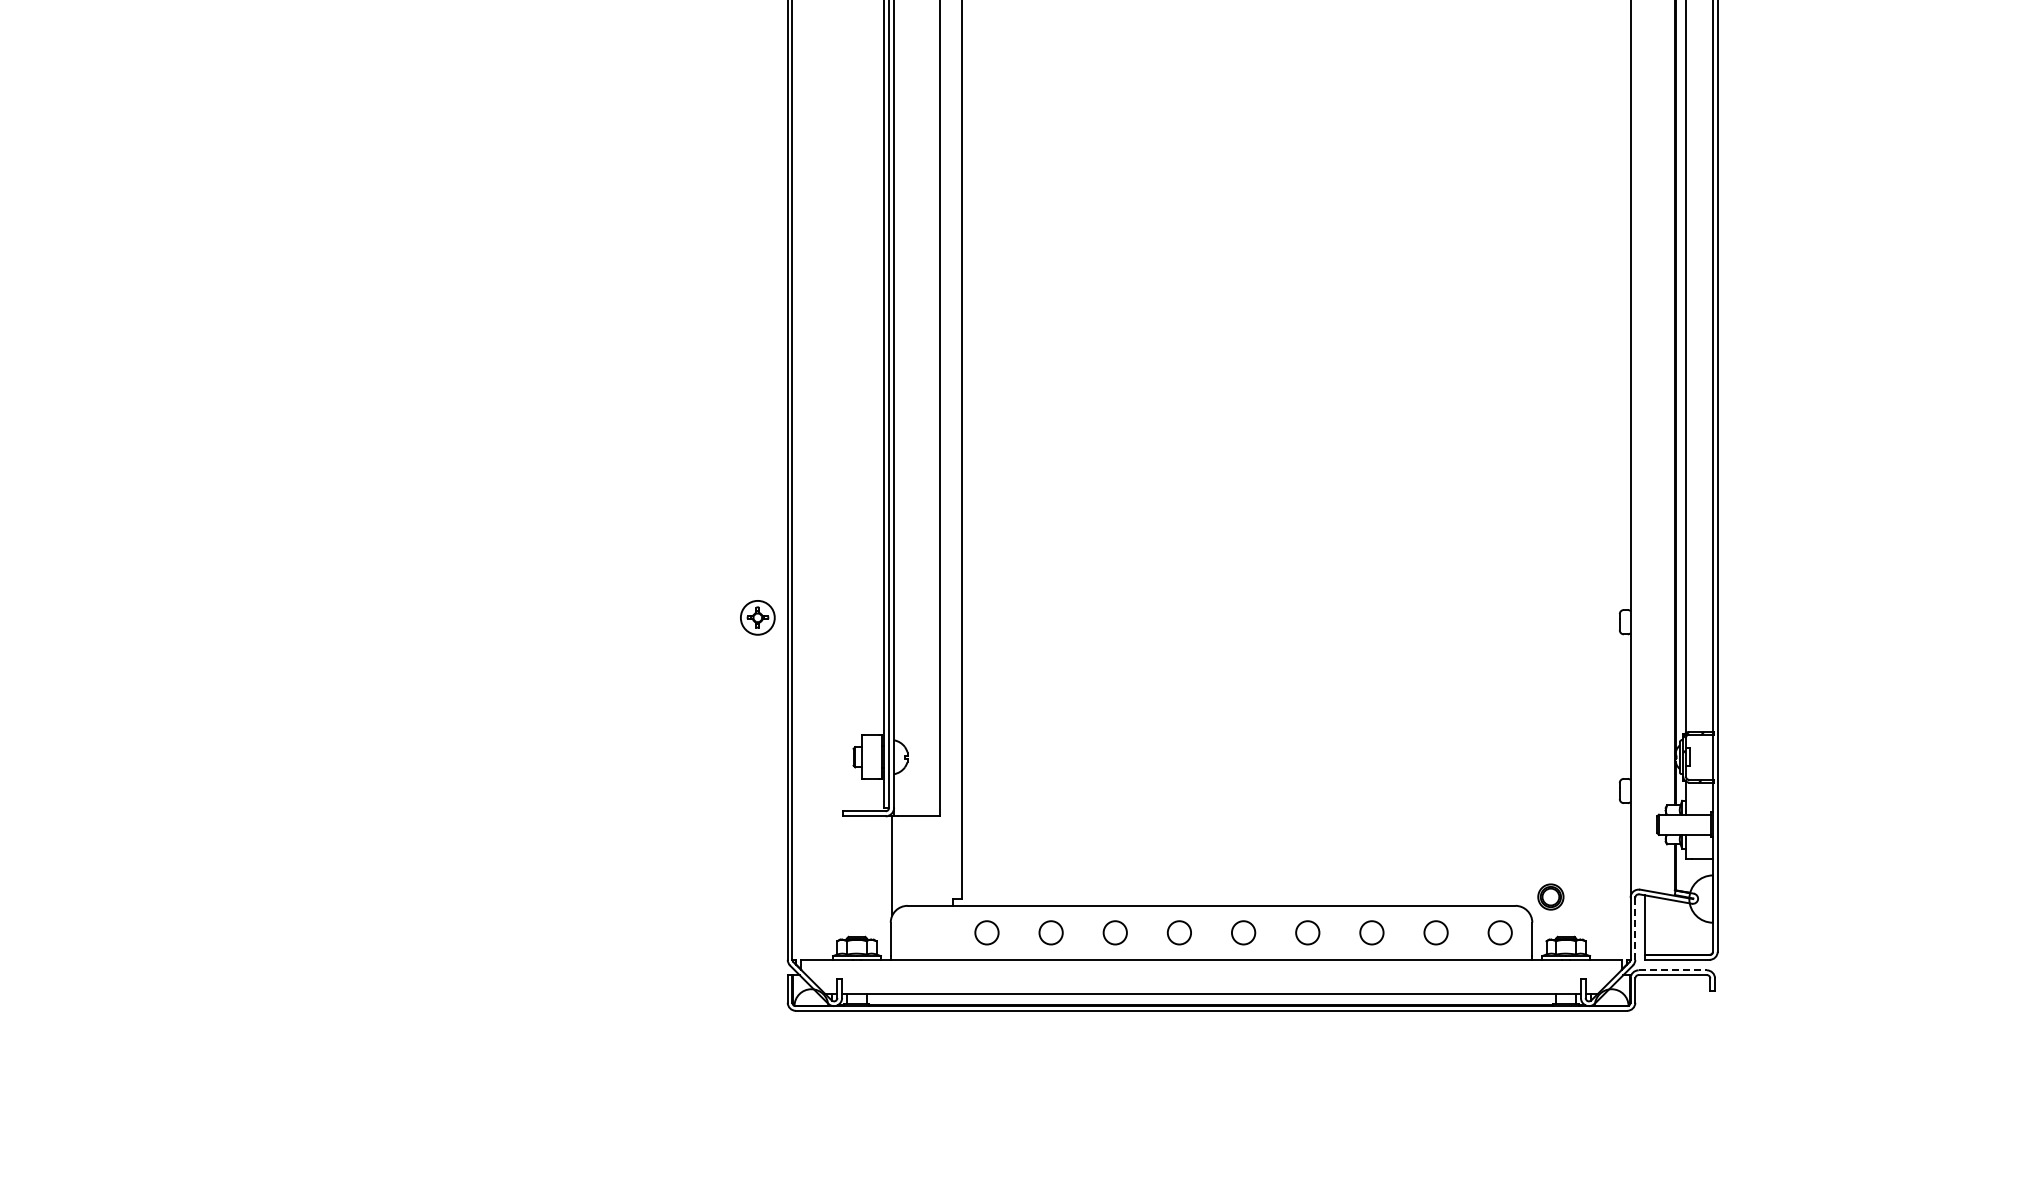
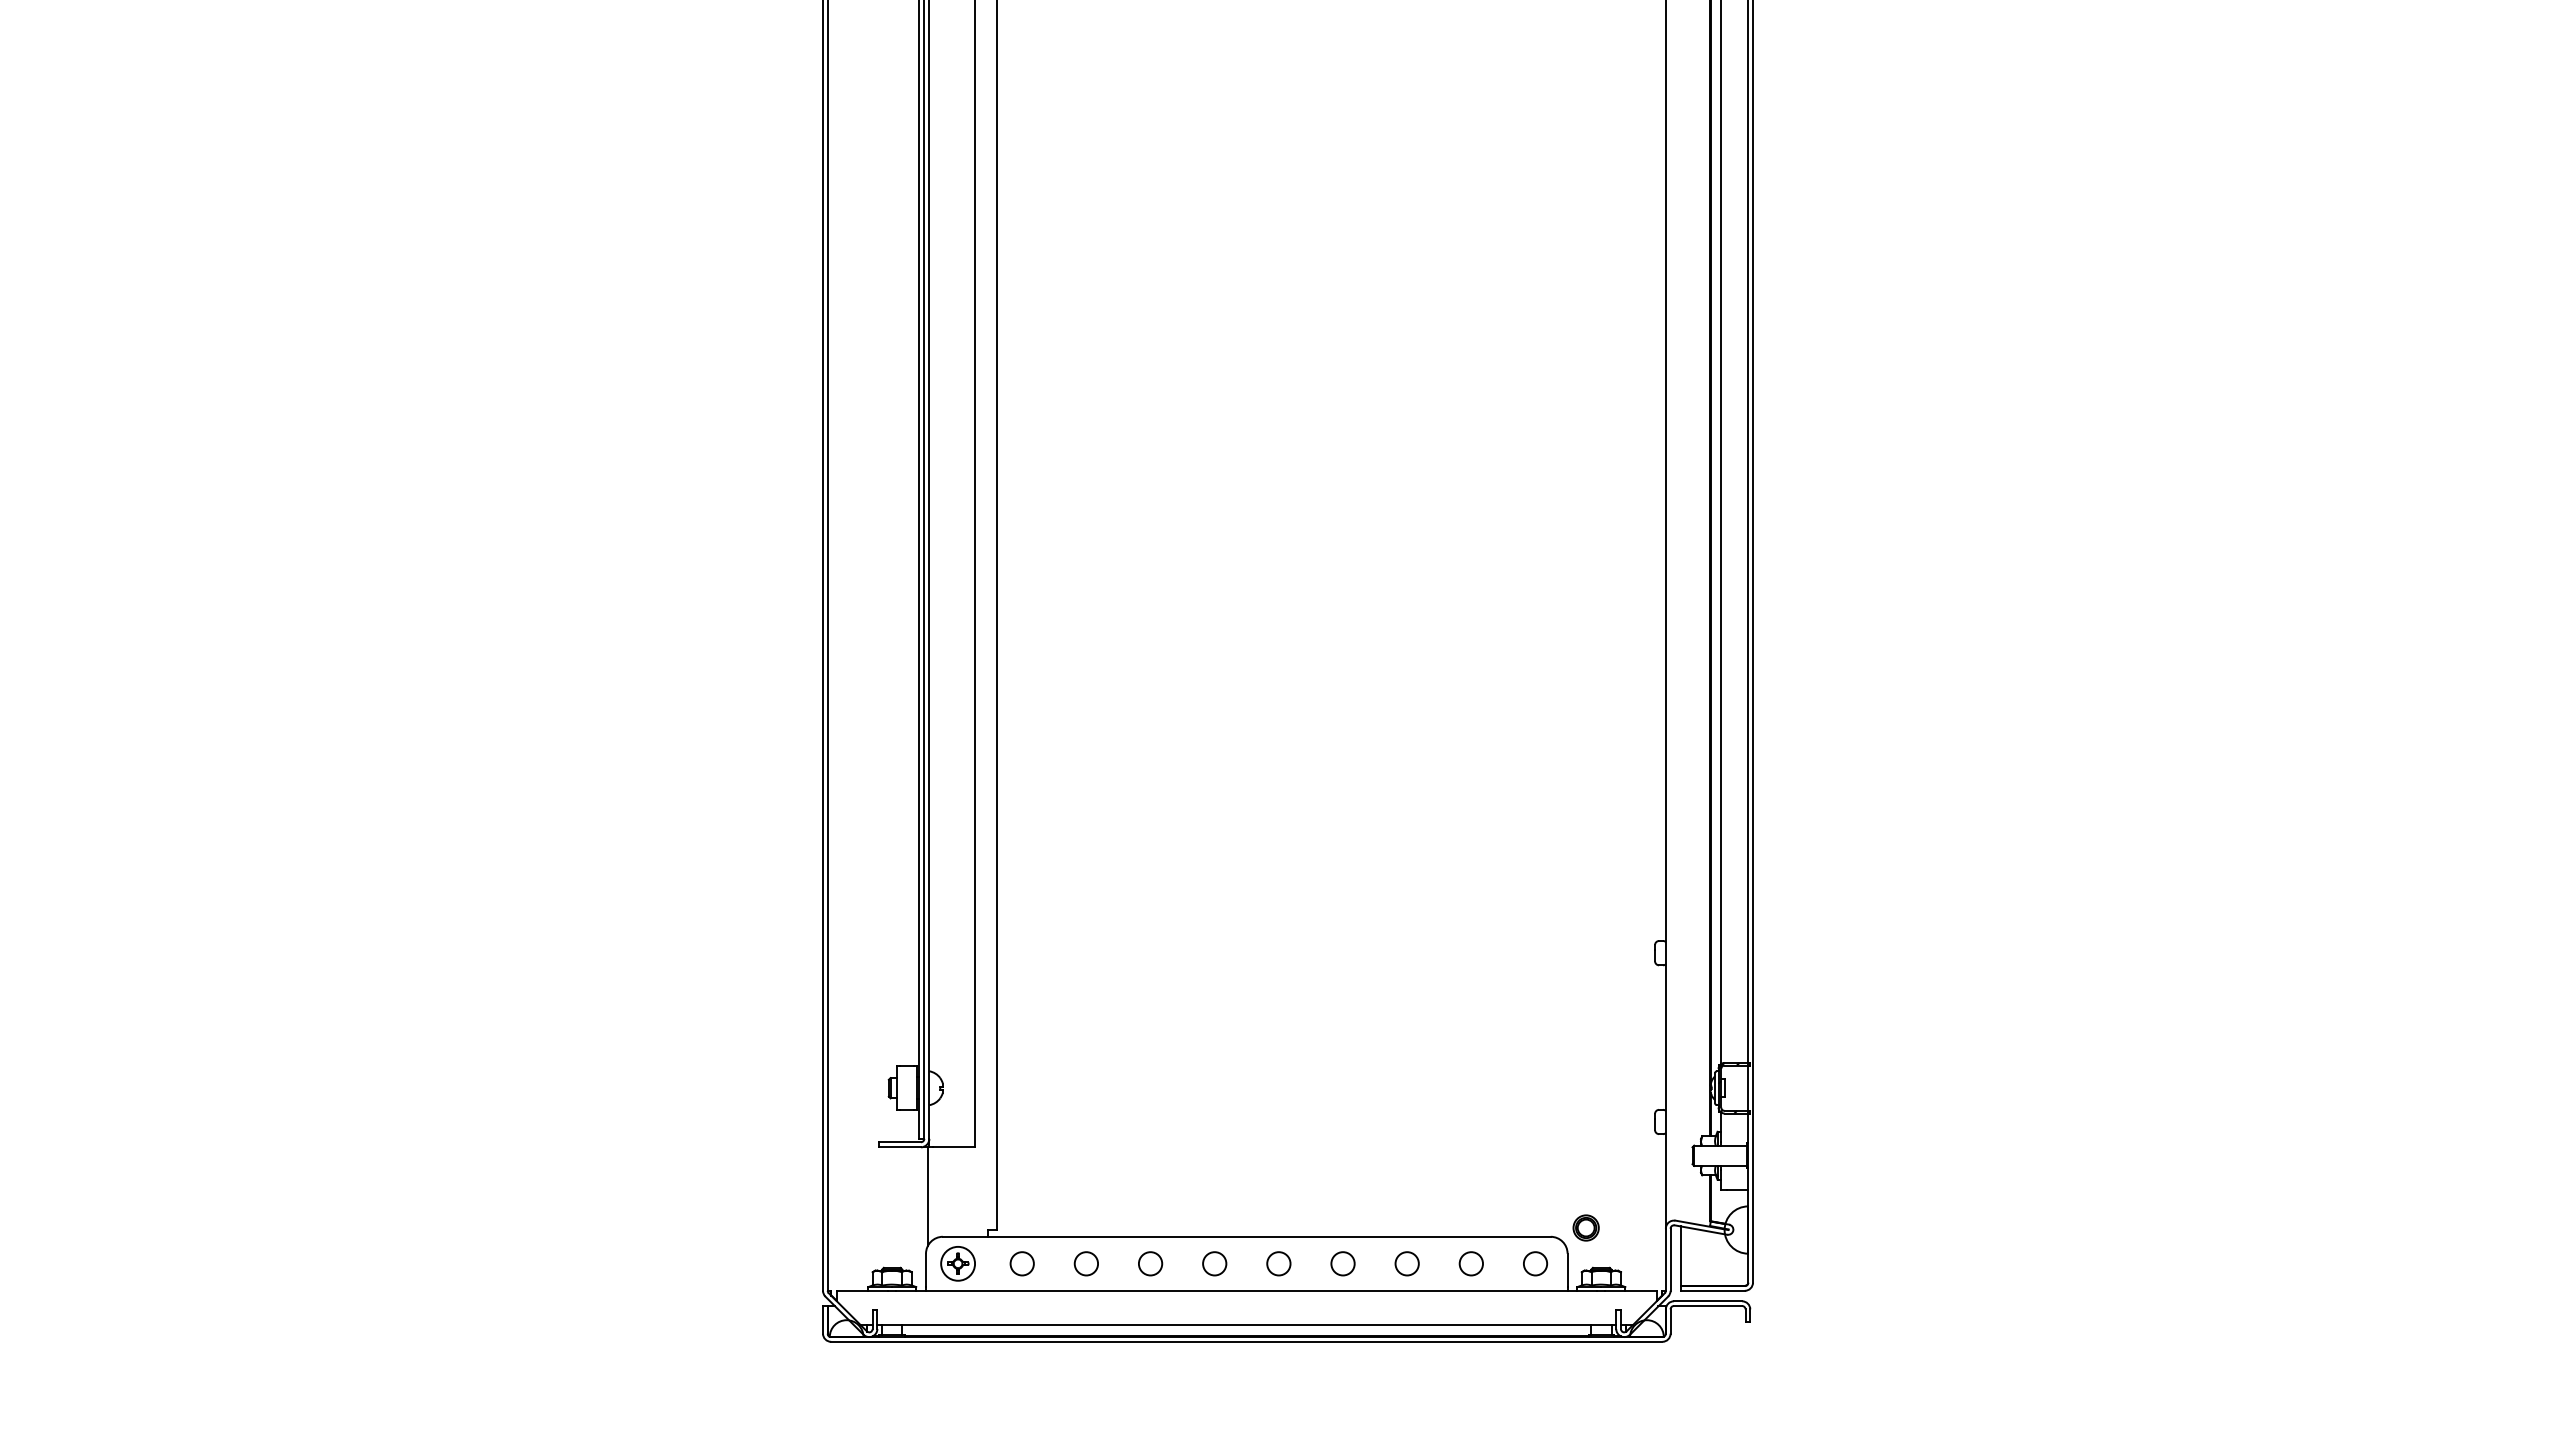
part: (757, 617) -> (957, 1263), moved
line: (1635, 929) -> (1670, 1260), dashed -> solid
line: (1673, 970) -> (1708, 1301), dashed -> solid

